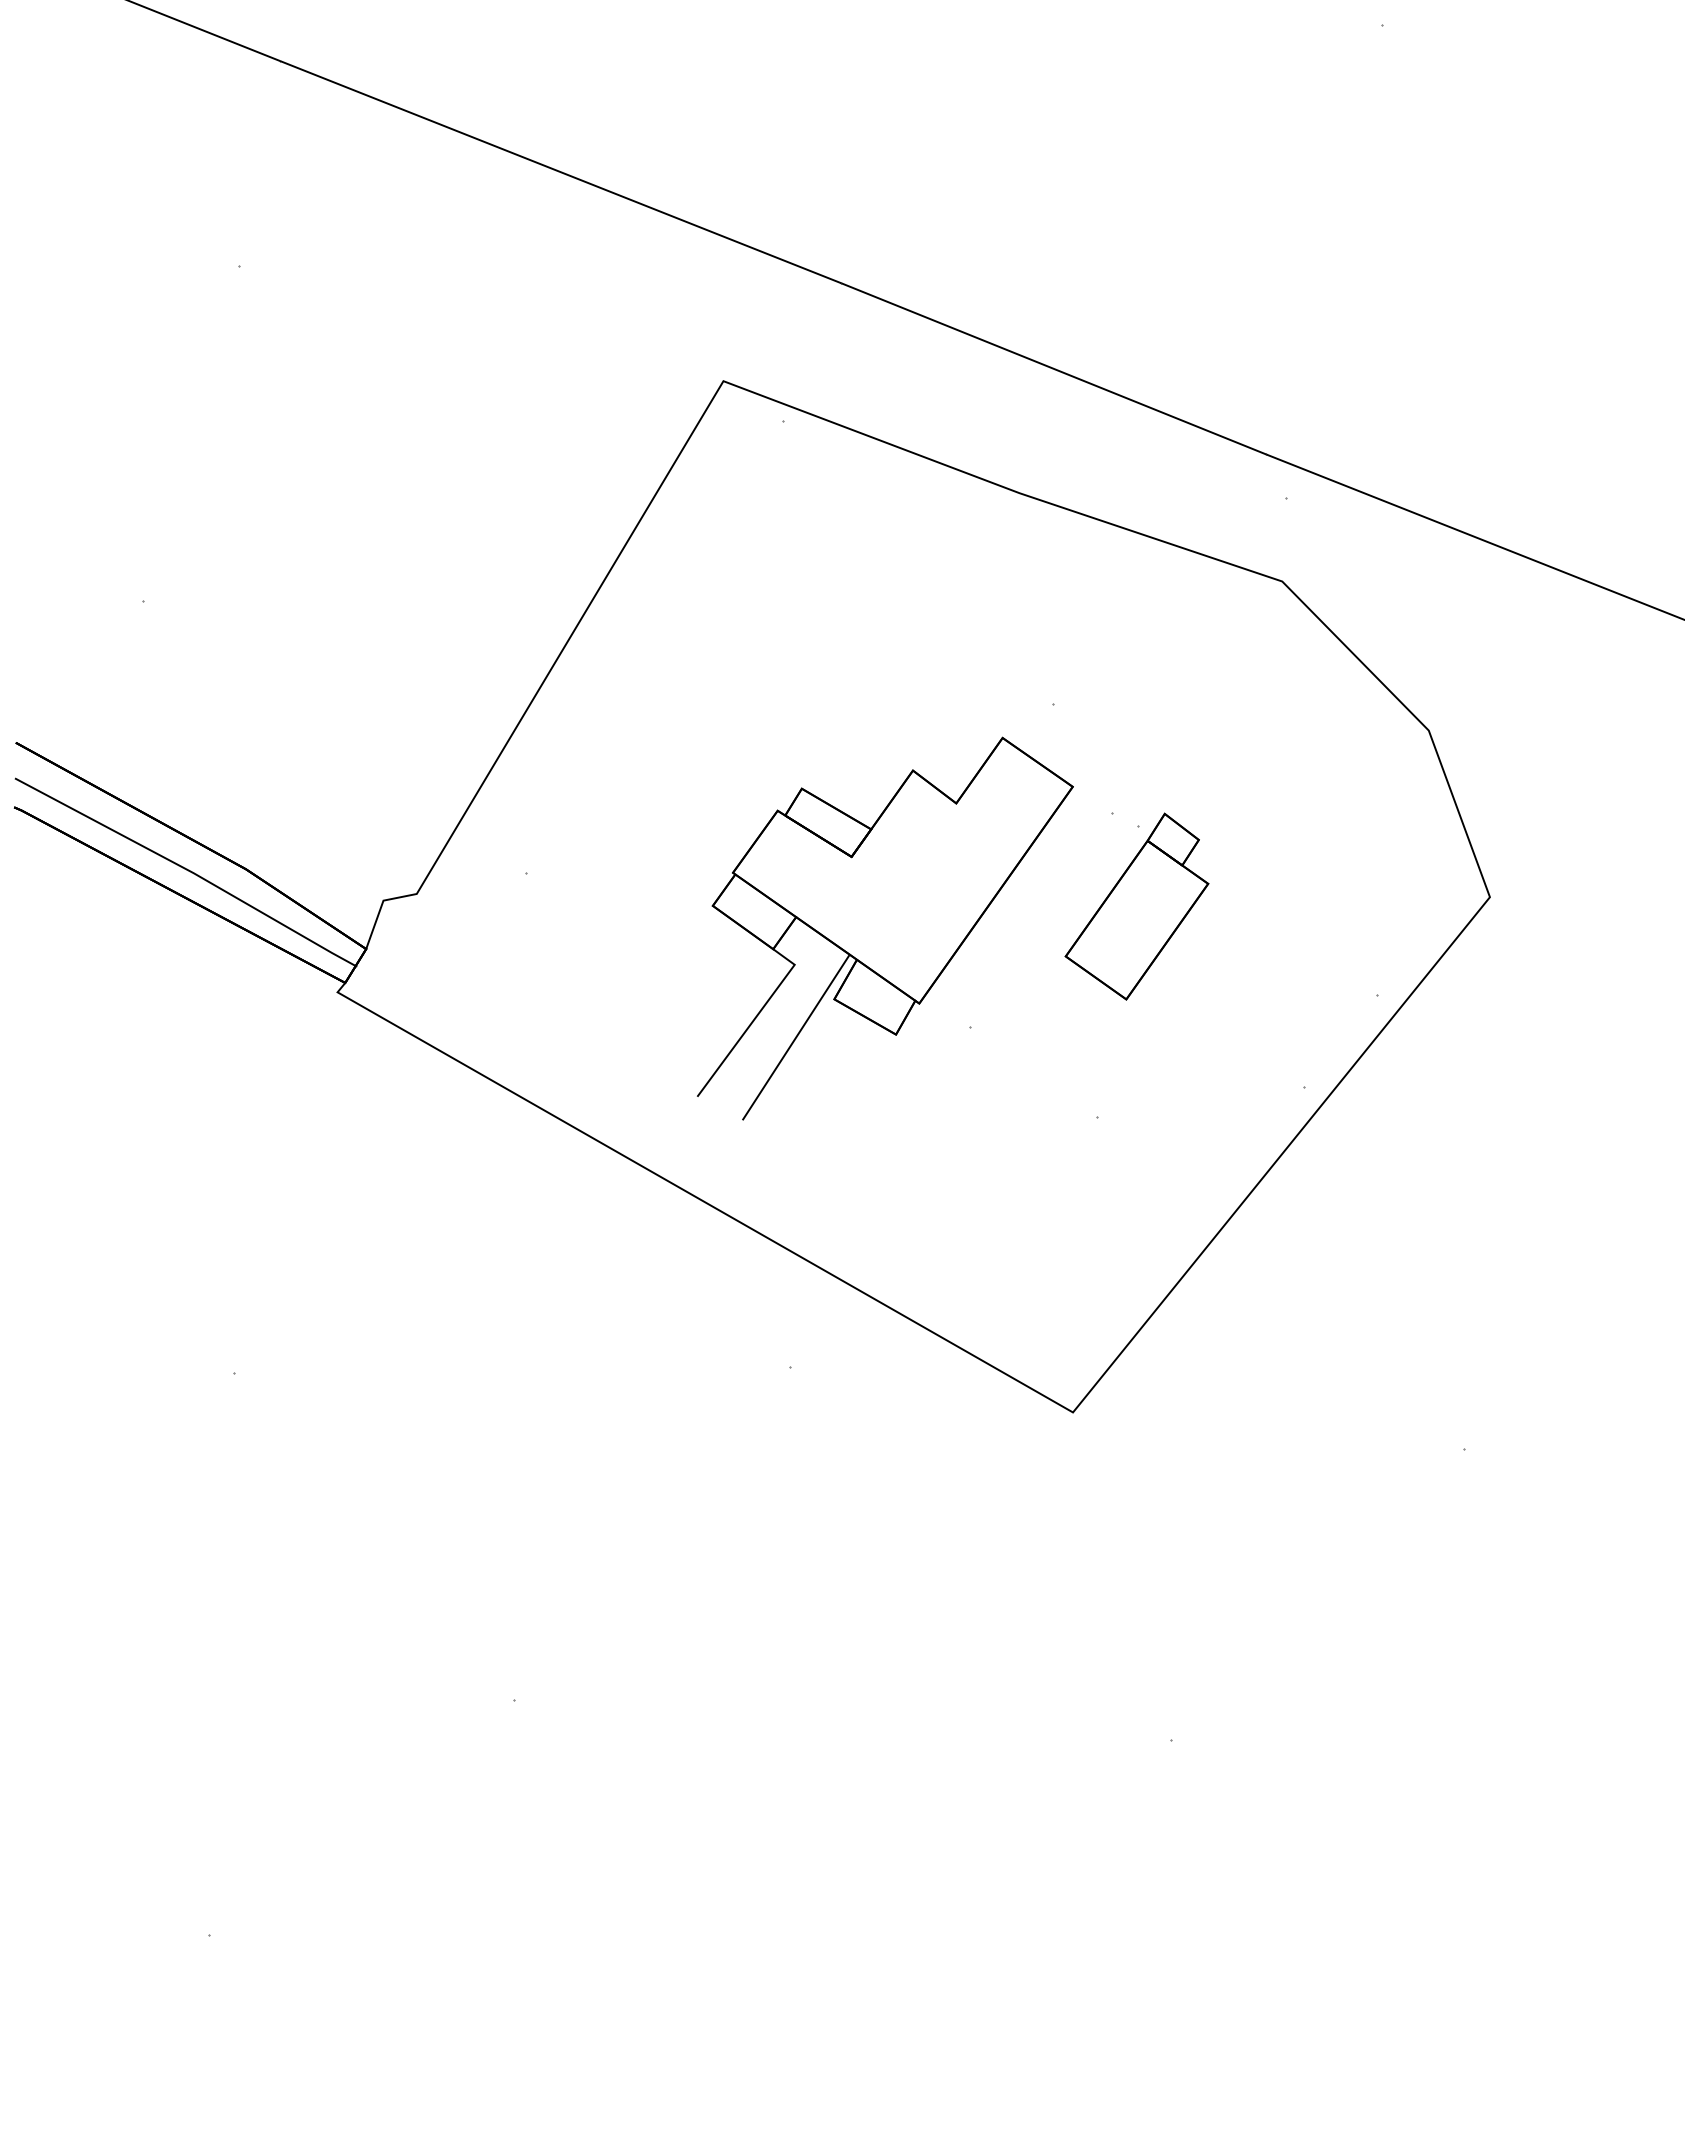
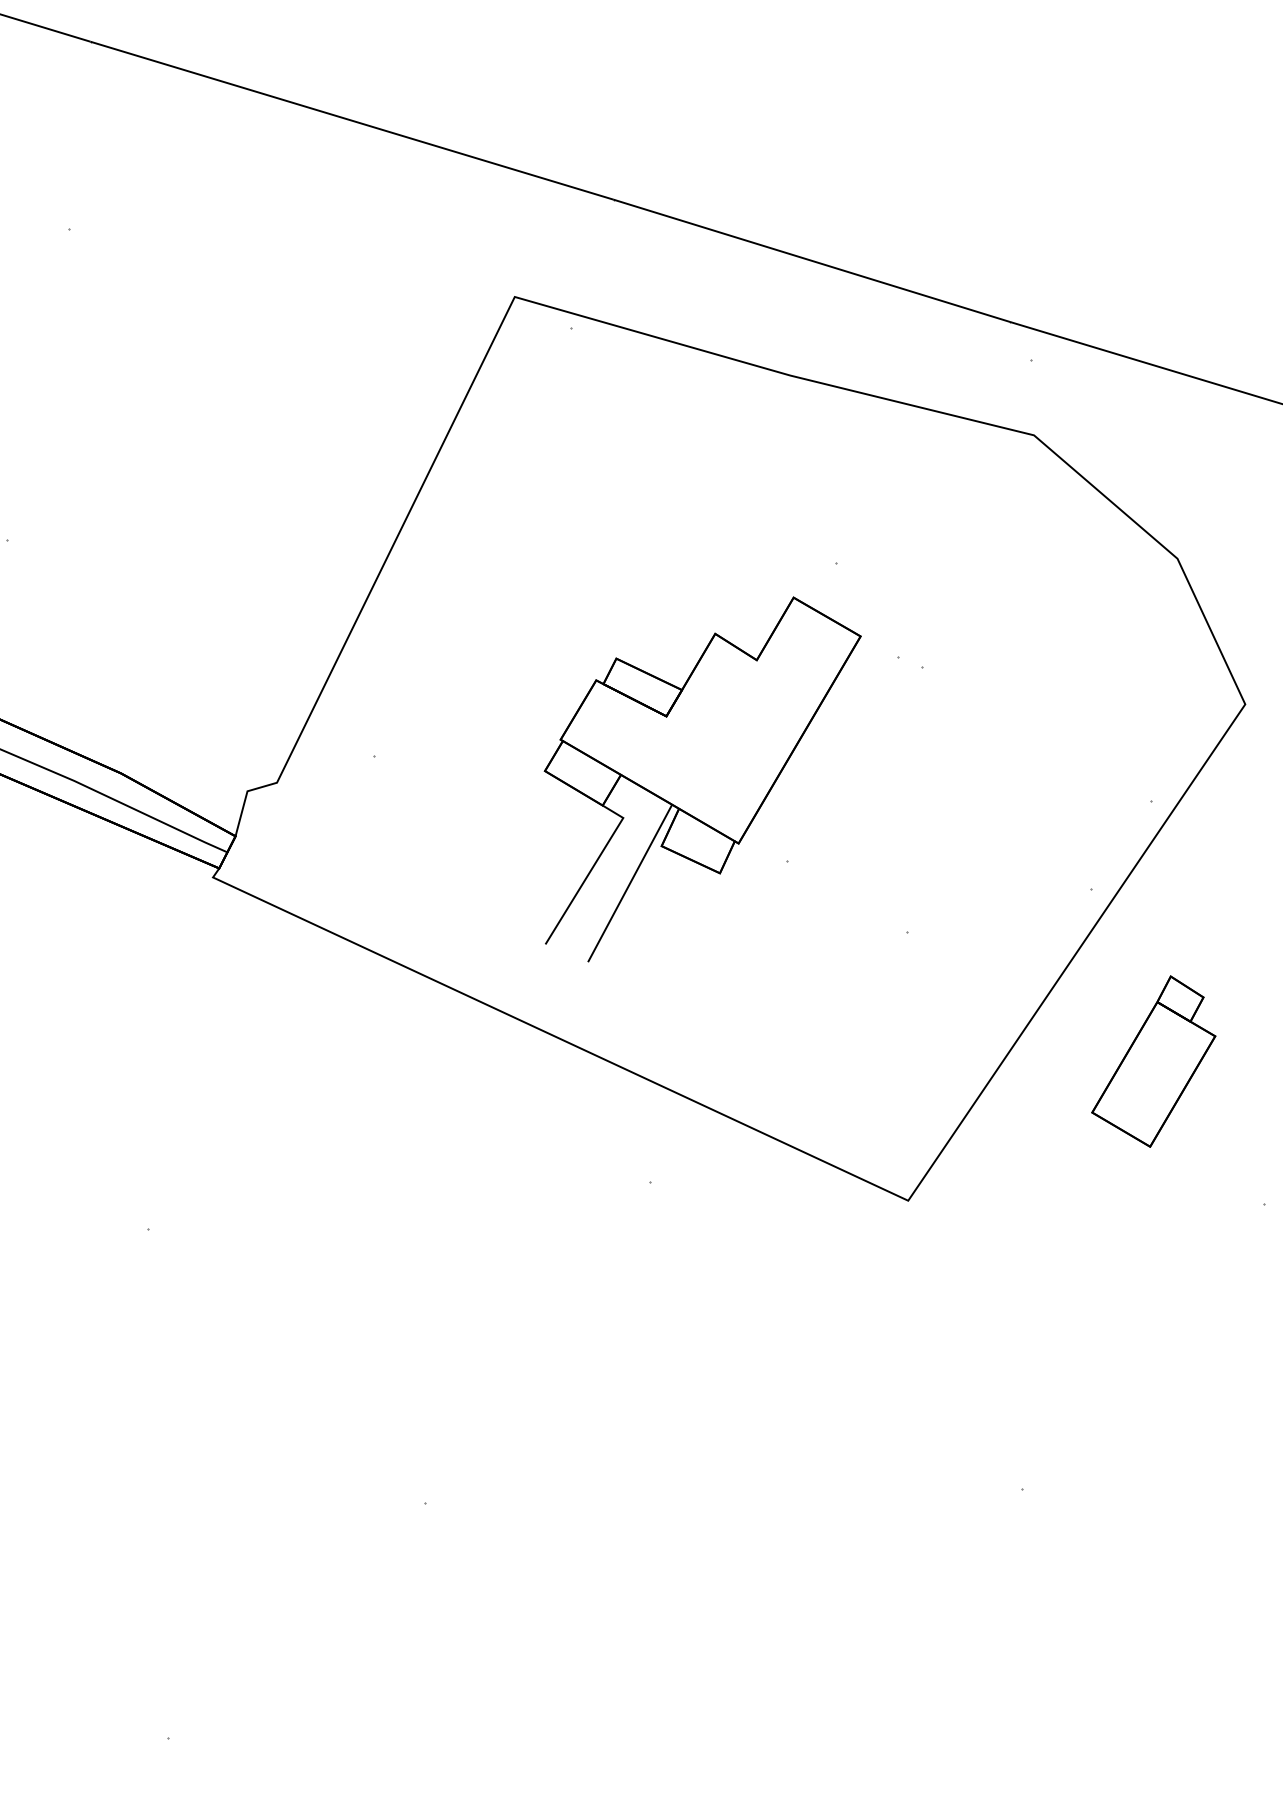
part: (1136, 906) -> (1152, 1062), moved

